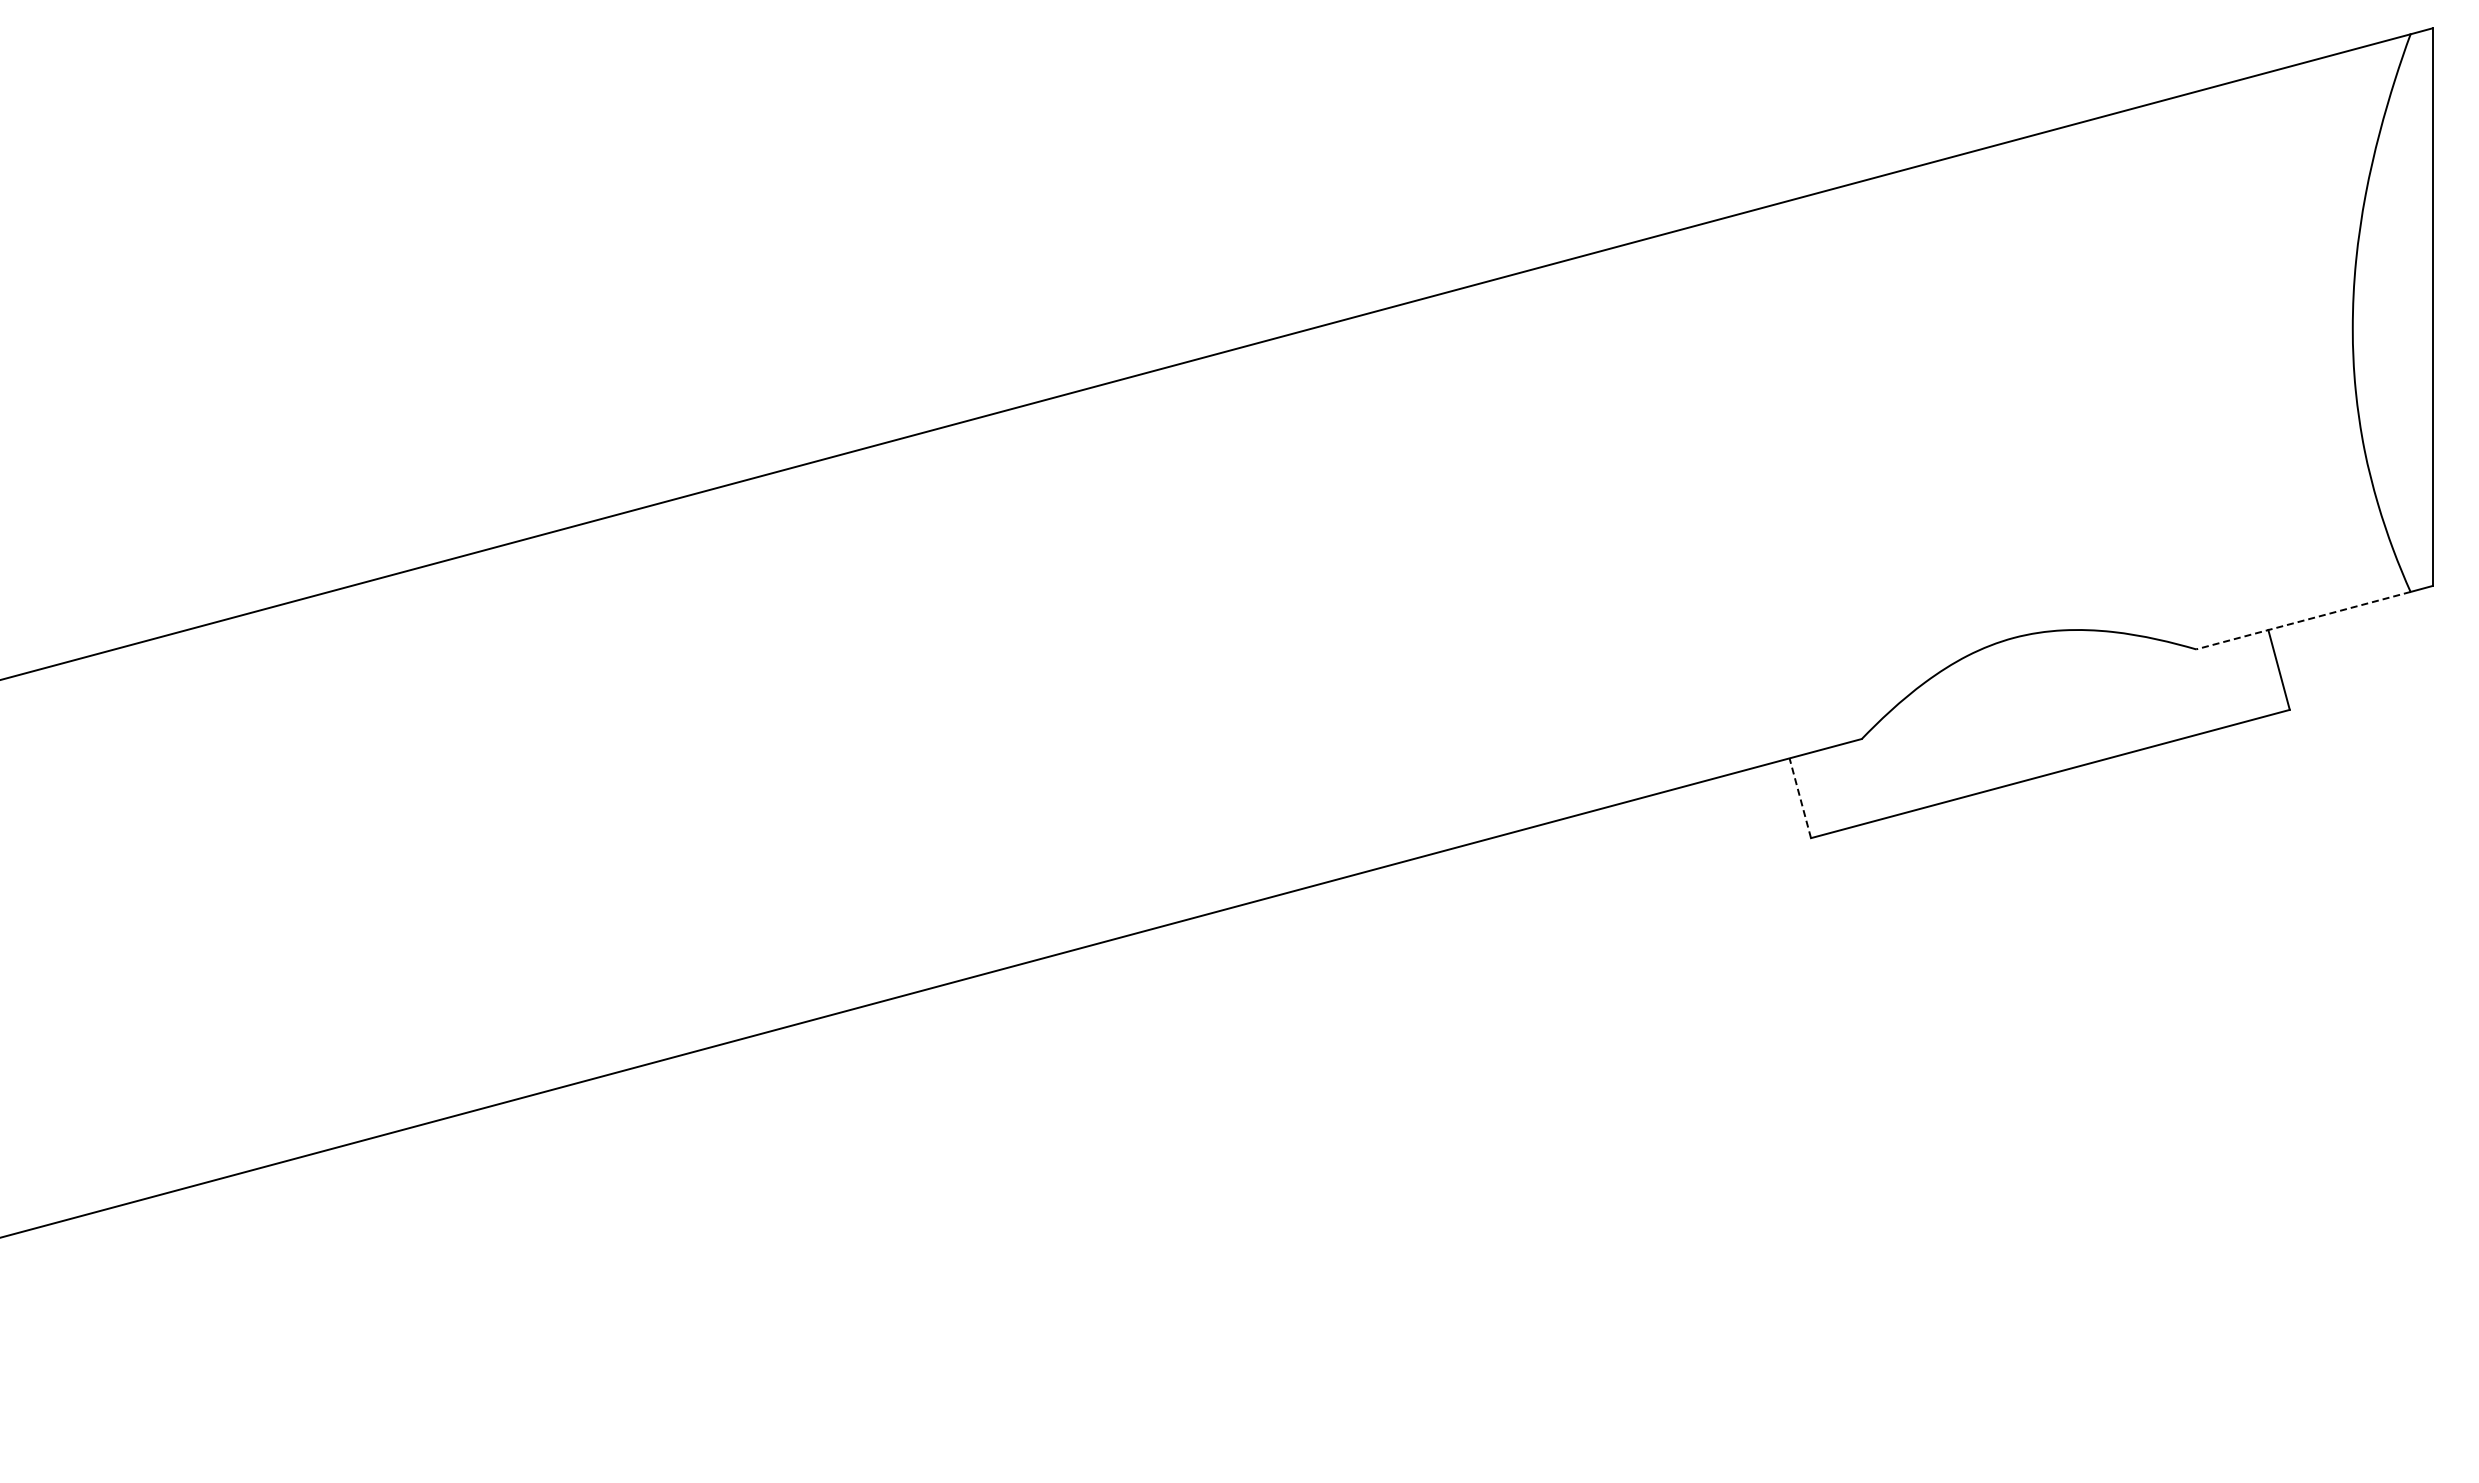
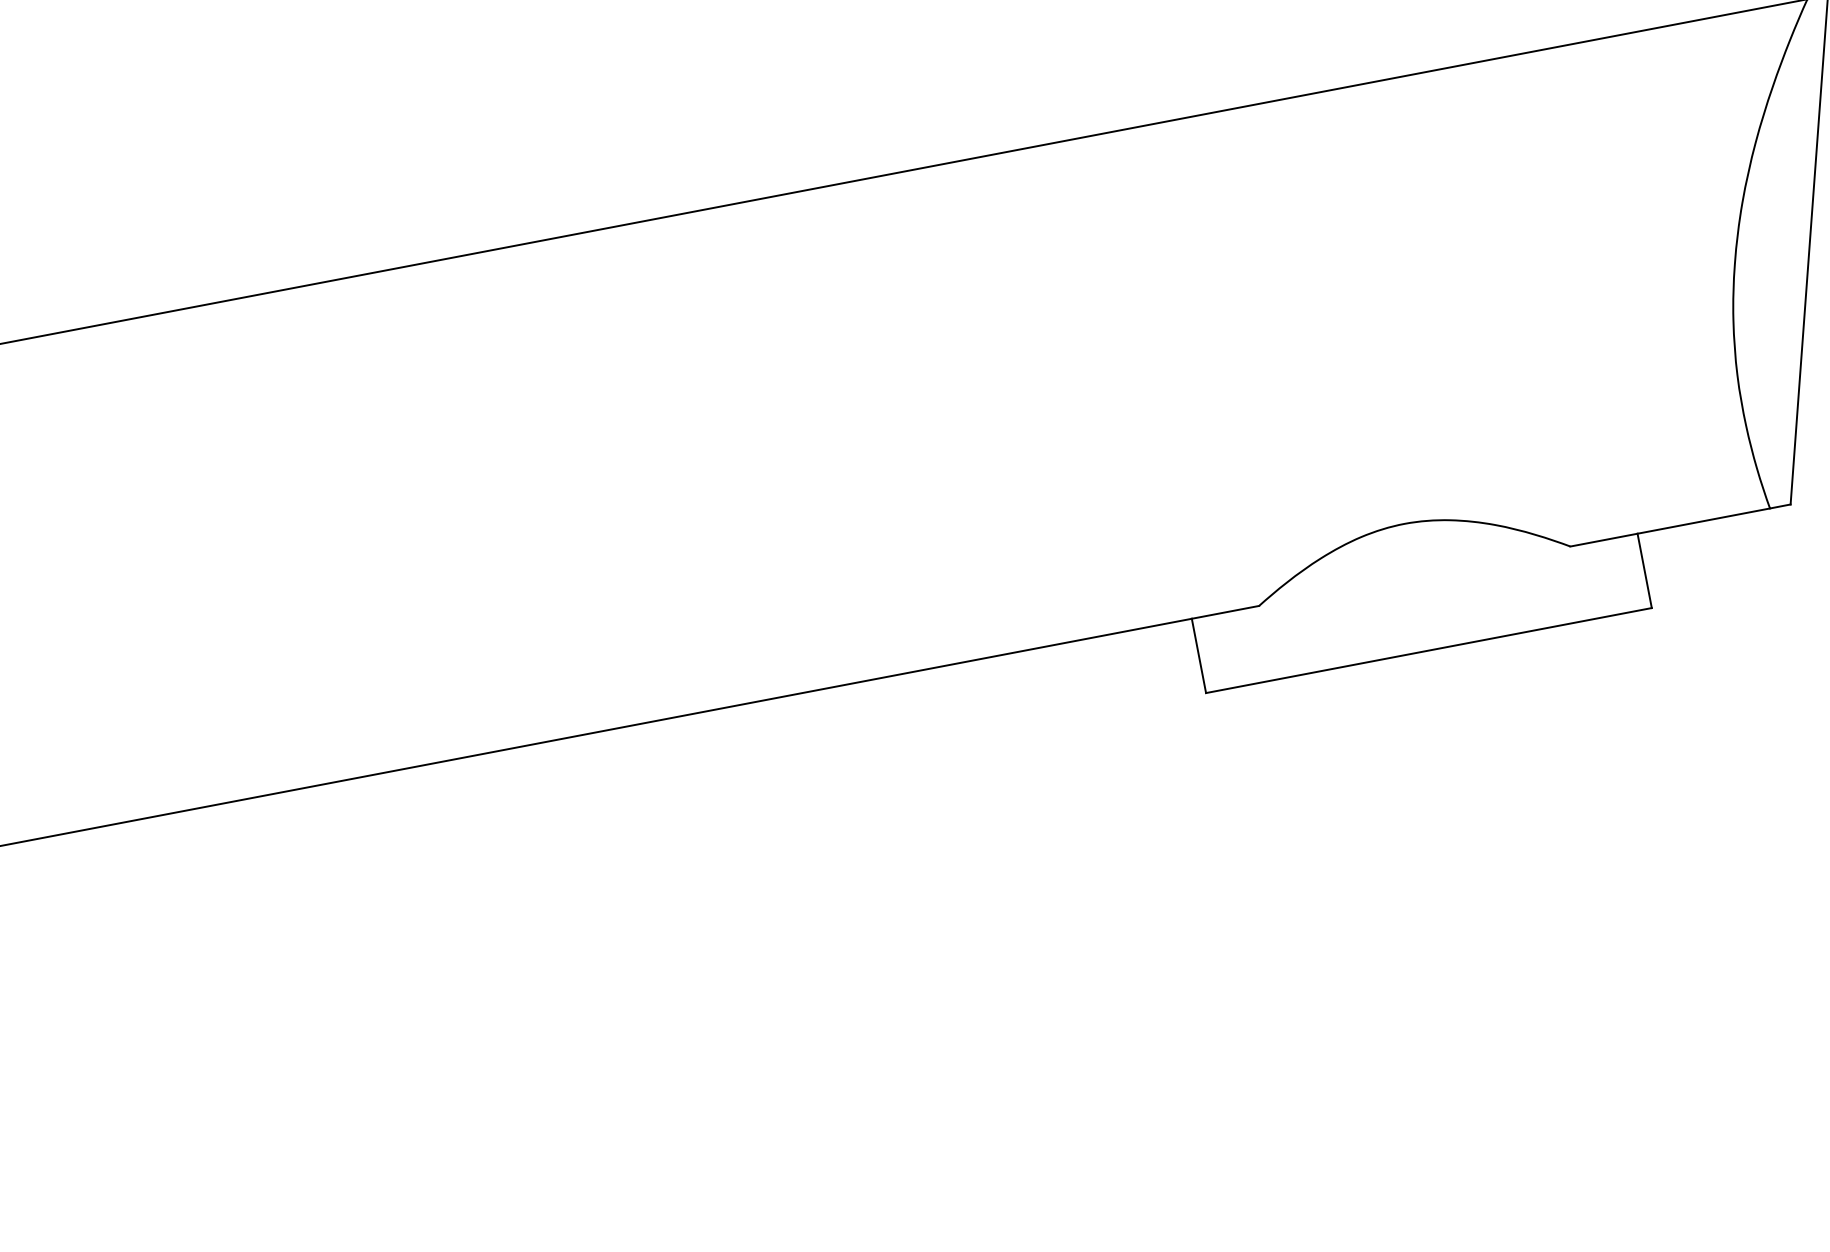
line: (2303, 620) -> (1670, 527), dashed -> solid
line: (1800, 797) -> (1199, 655), dashed -> solid

